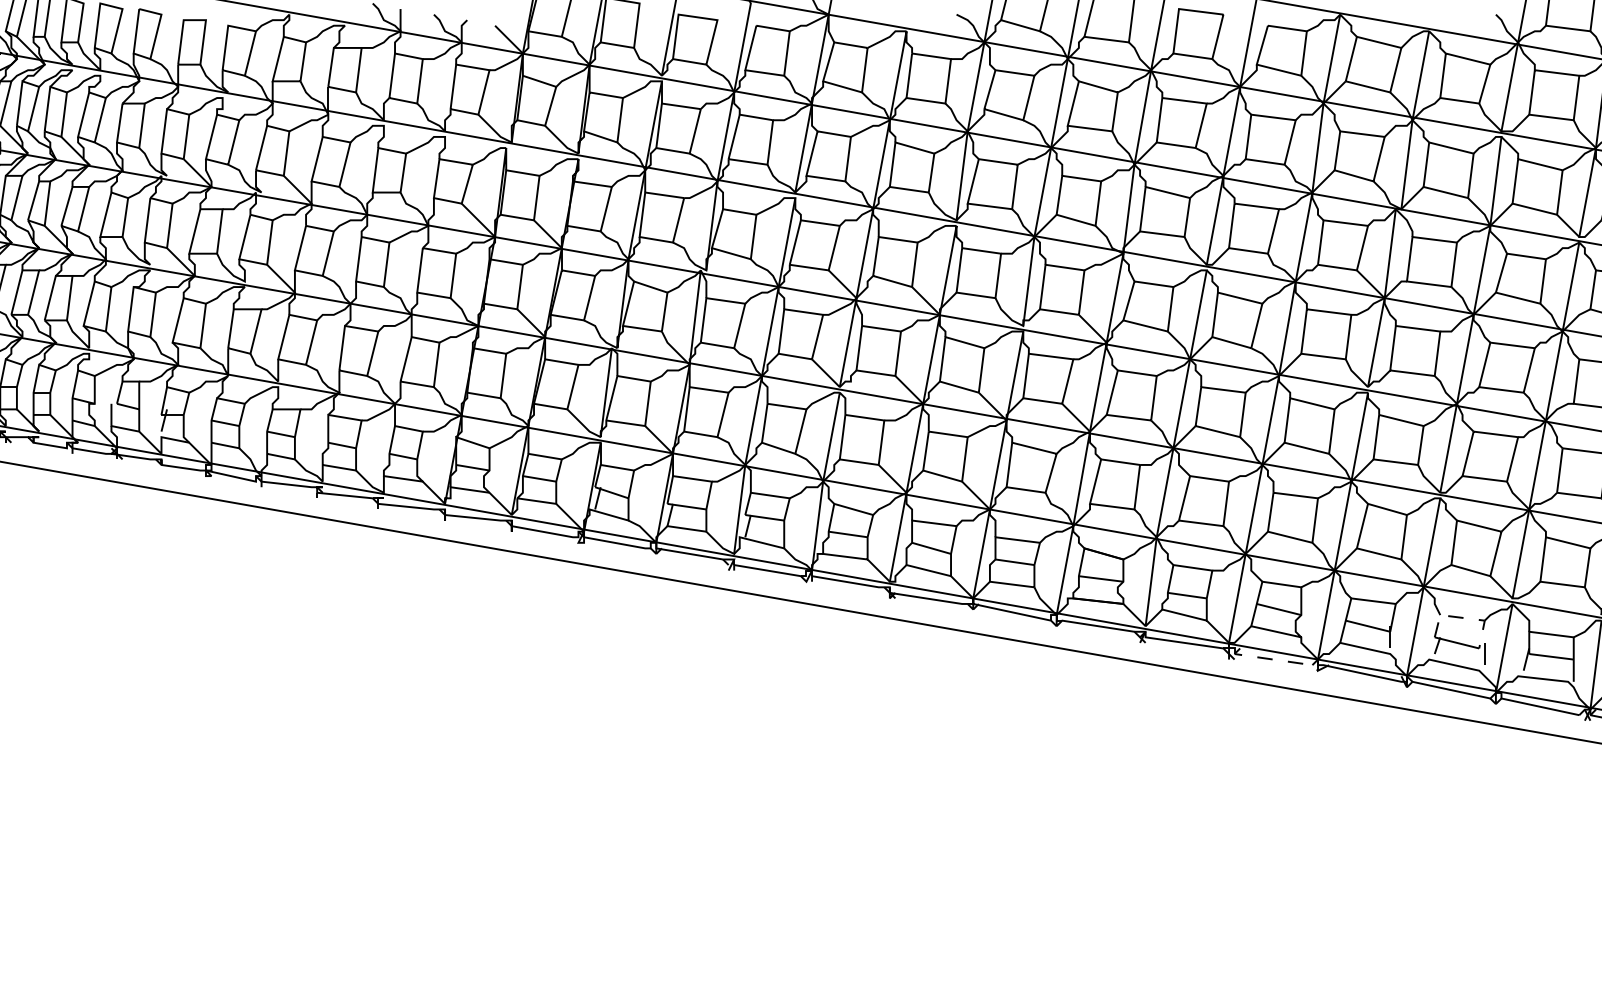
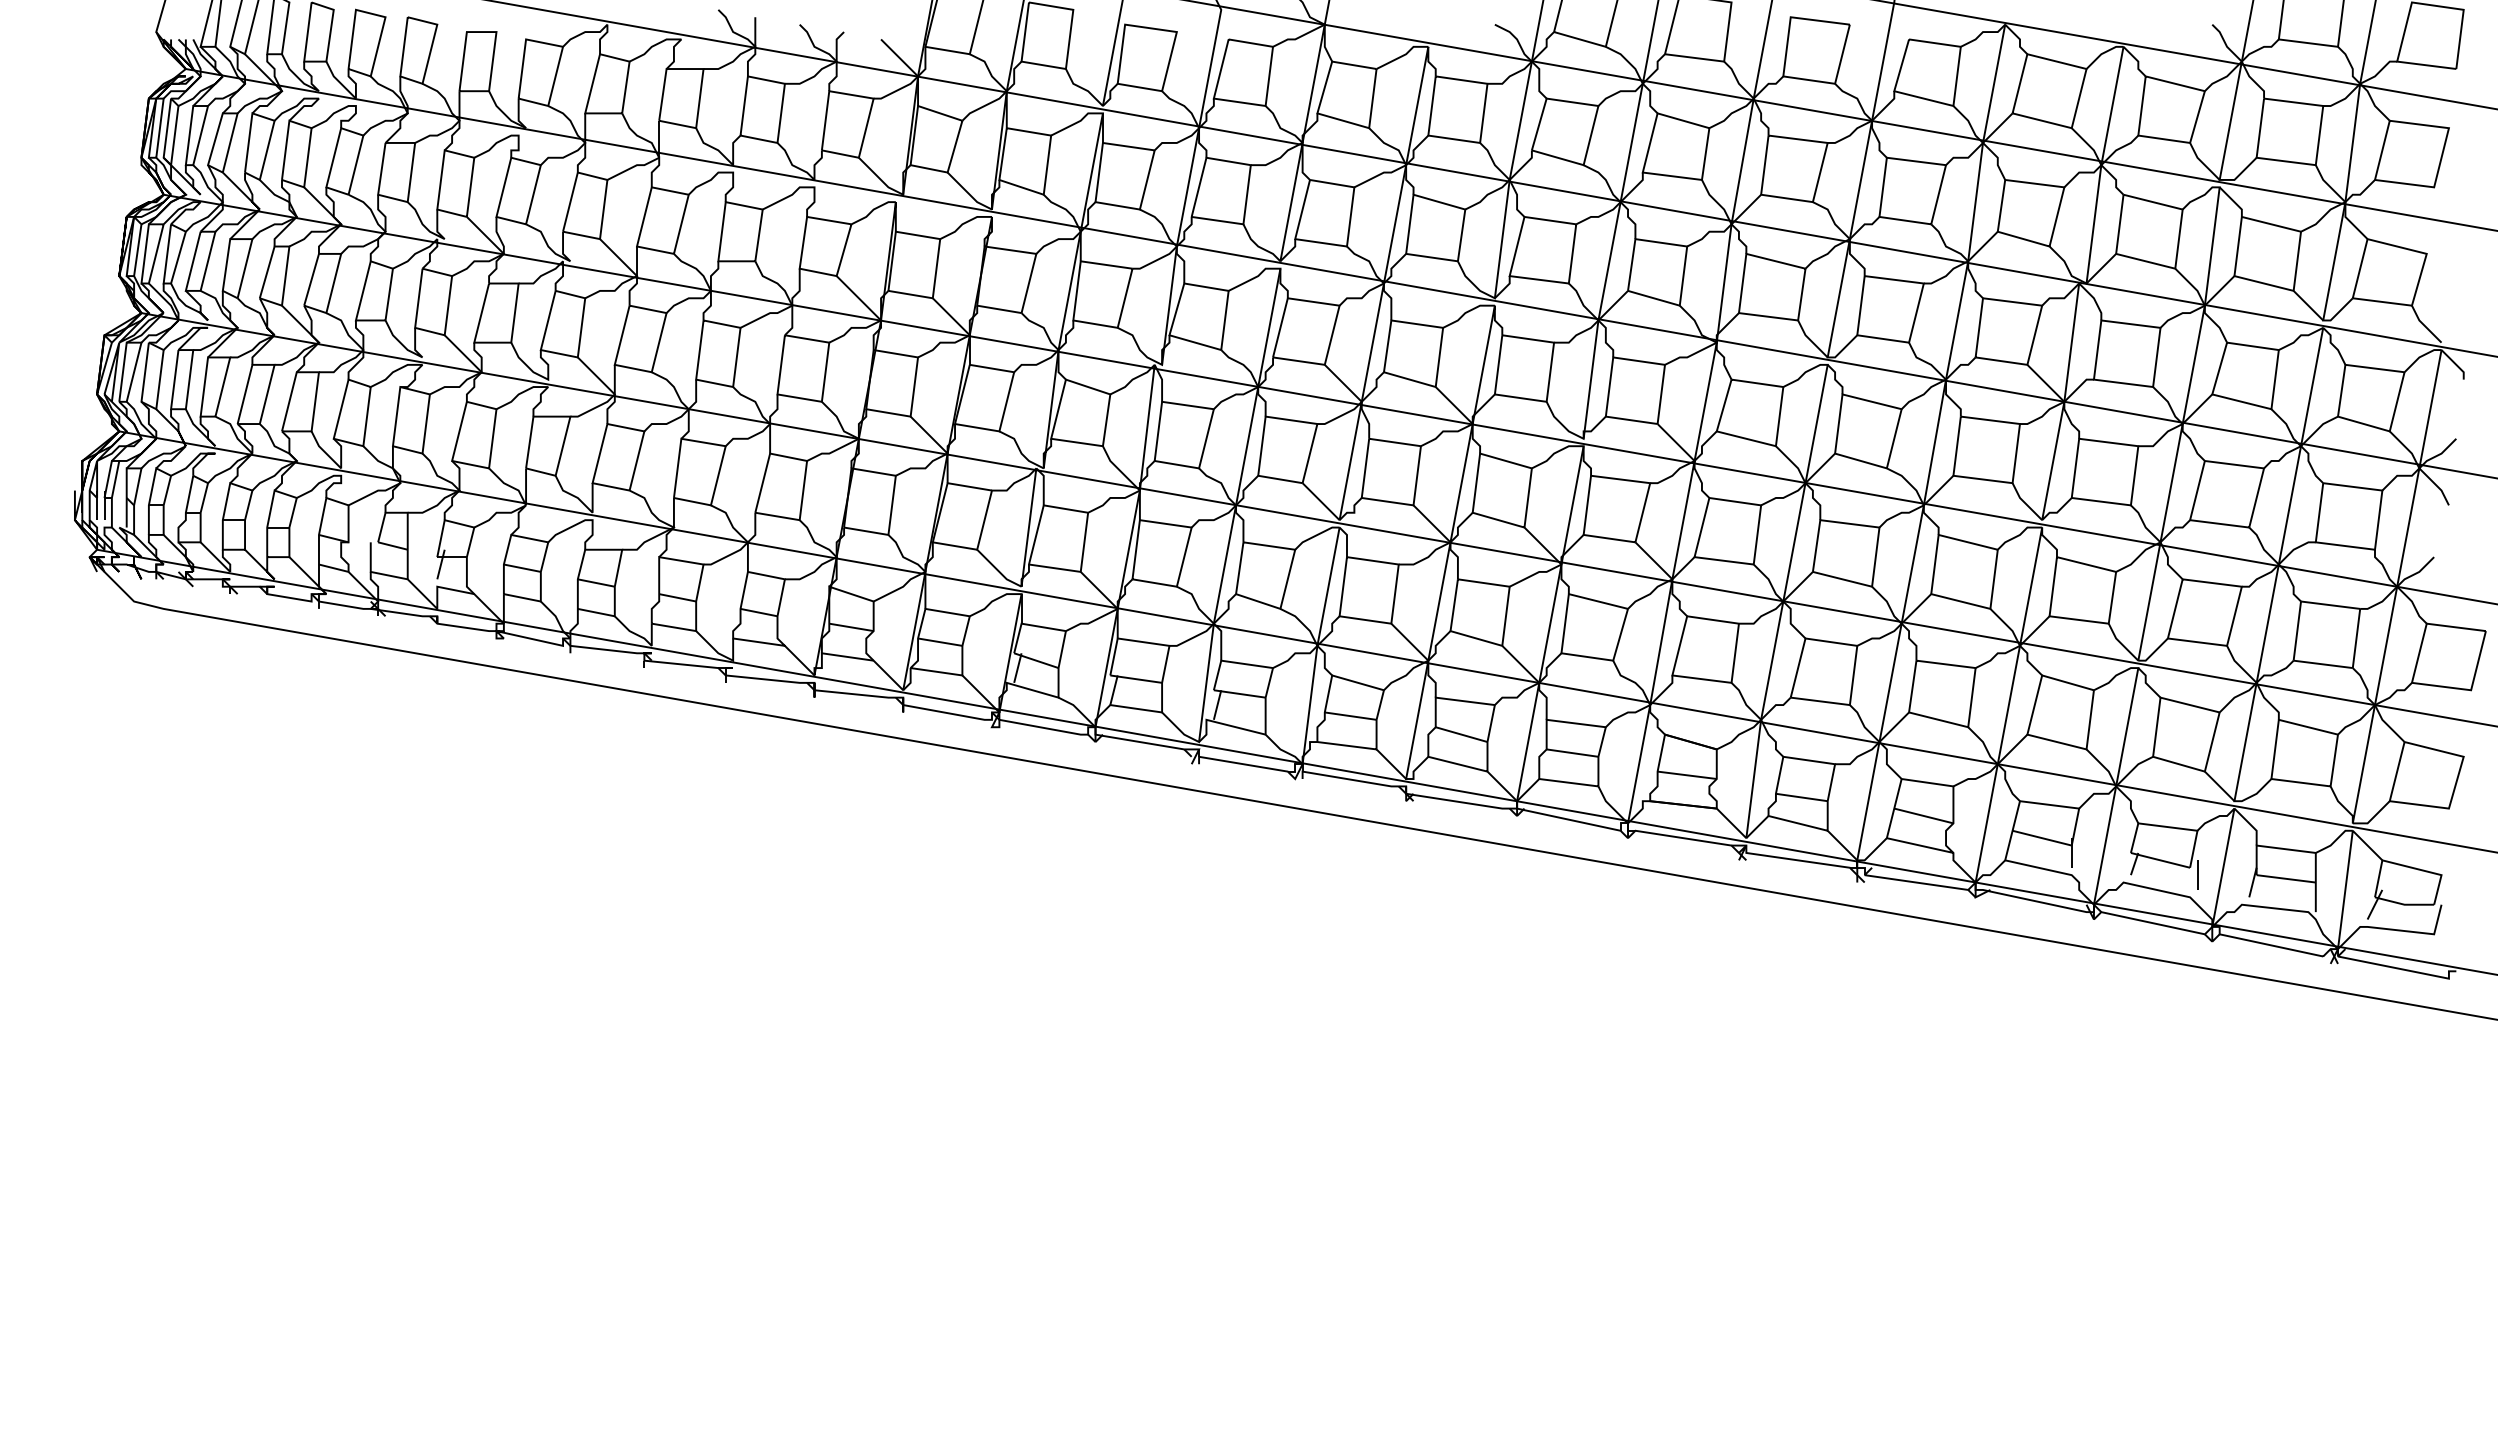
line: (1465, 618) -> (2171, 827), dashed -> solid
line: (1273, 659) -> (1916, 882), dashed -> solid

